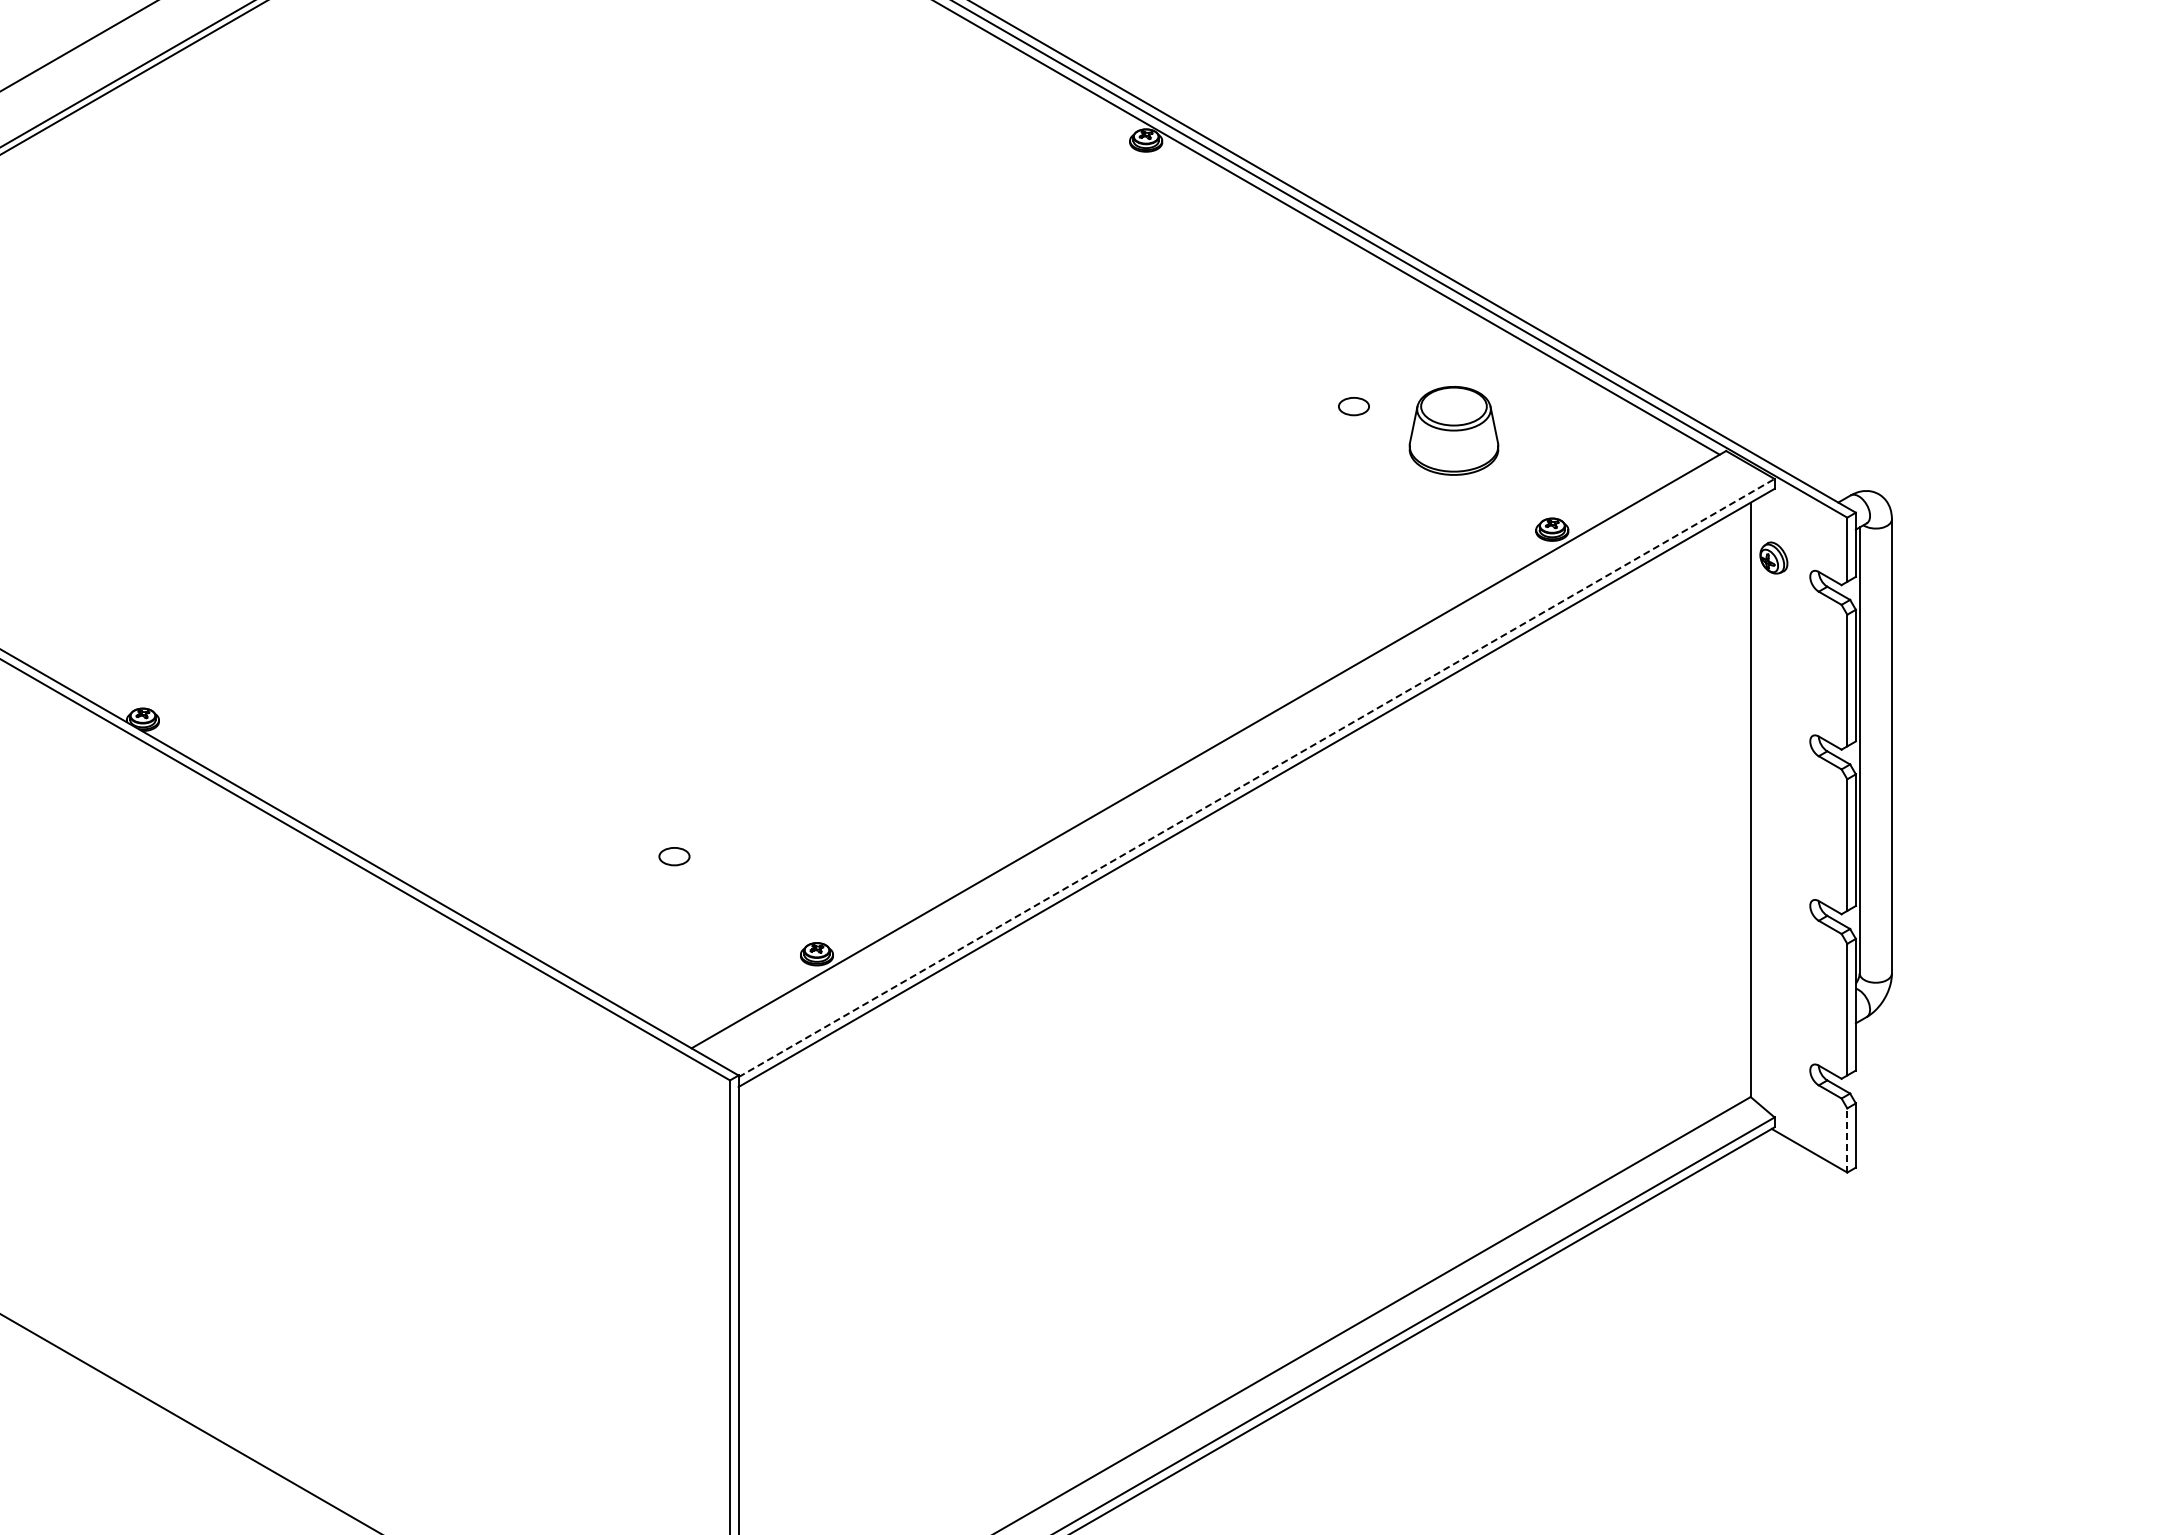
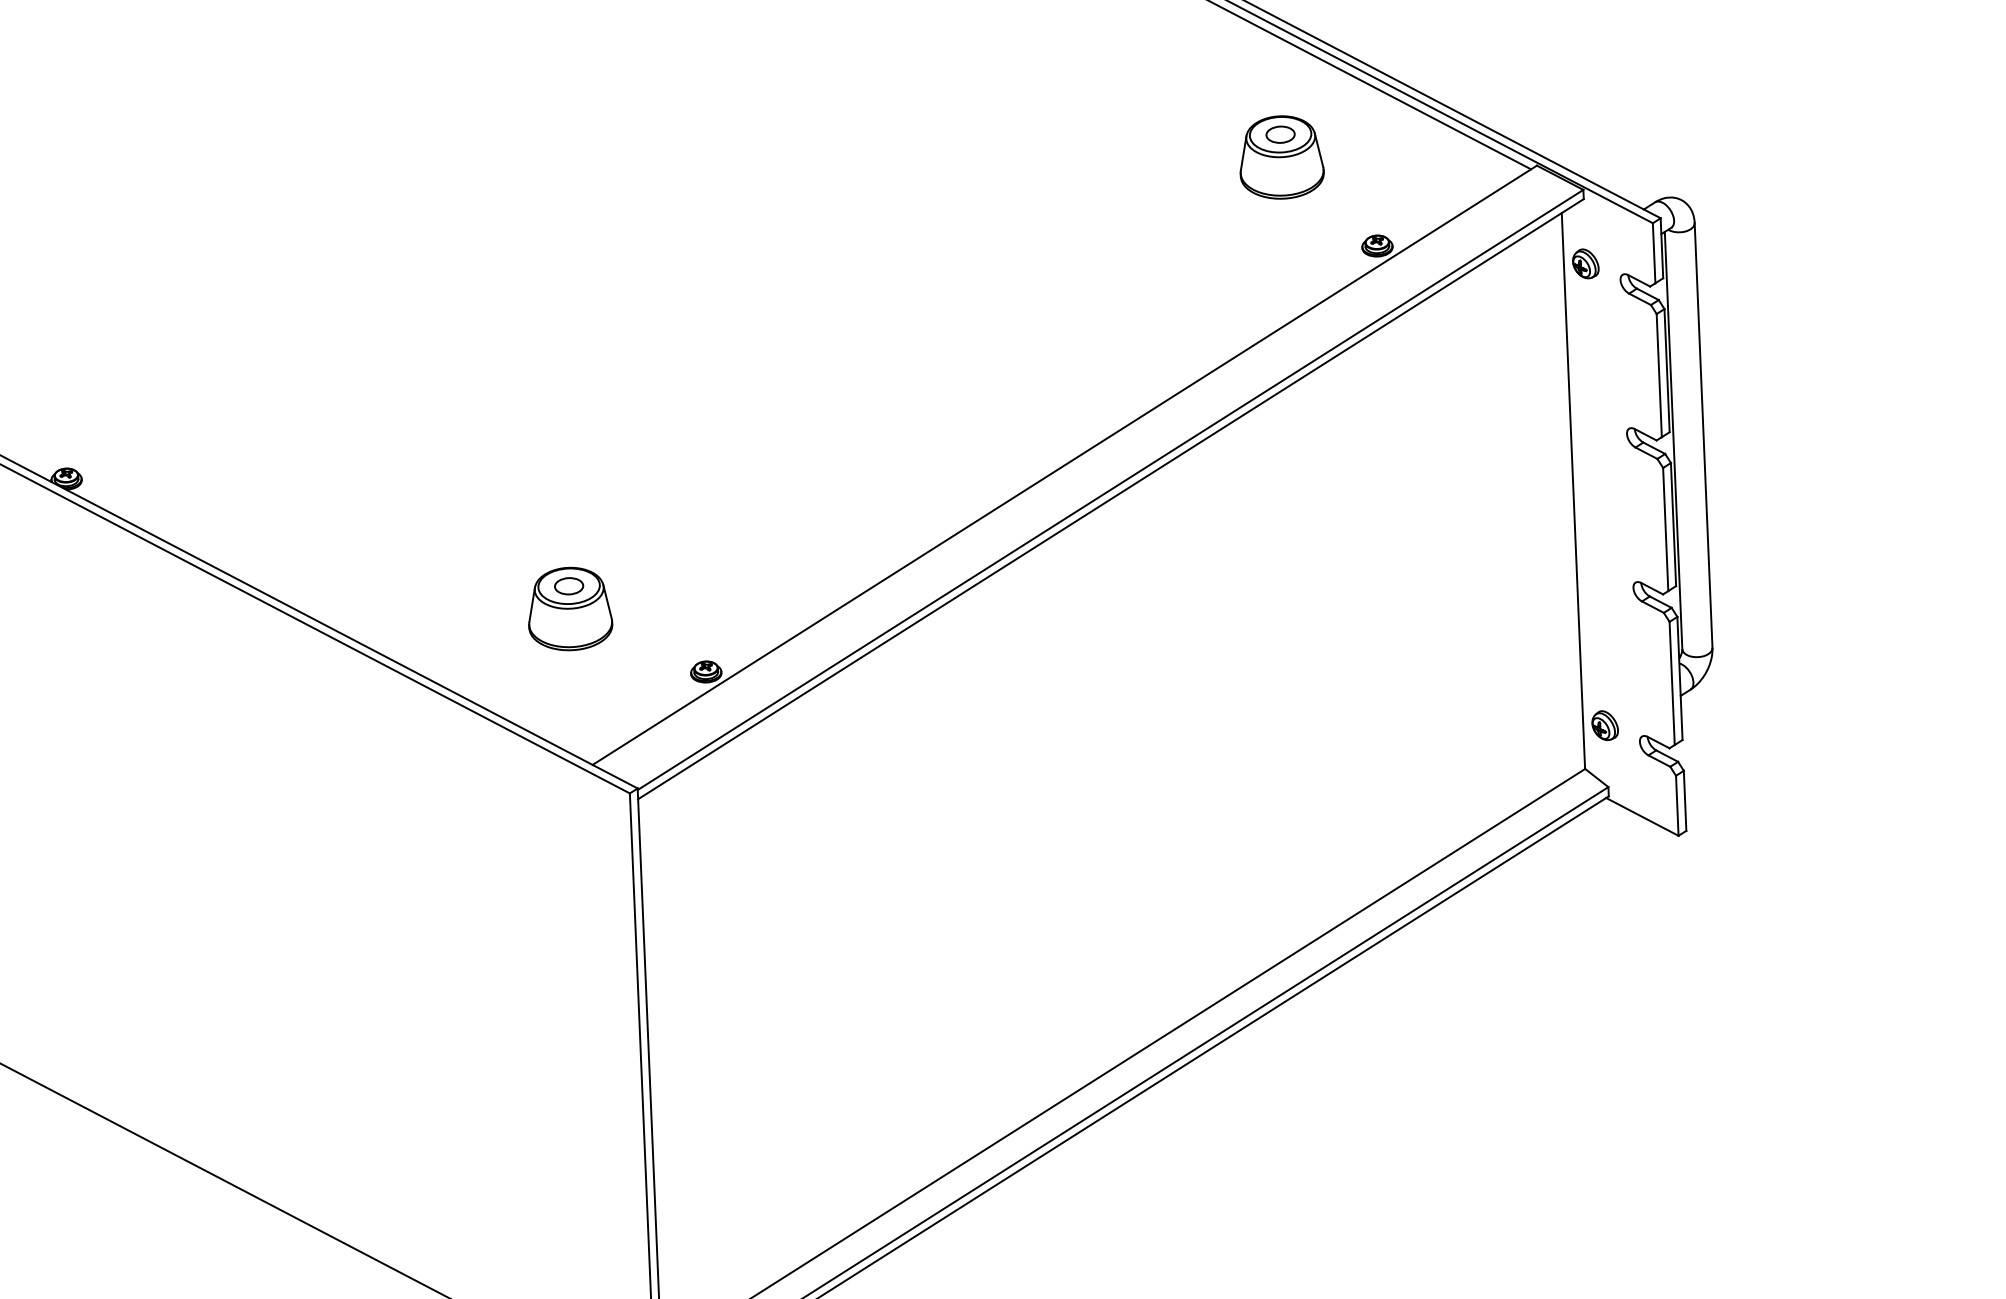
part: (1353, 406) -> (1280, 134), moved
line: (1257, 777) -> (1111, 489), dashed -> solid
part: (674, 880) -> (570, 608), added
part: (1773, 1051) -> (1604, 725), added
line: (1847, 1139) -> (1677, 804), dashed -> solid

